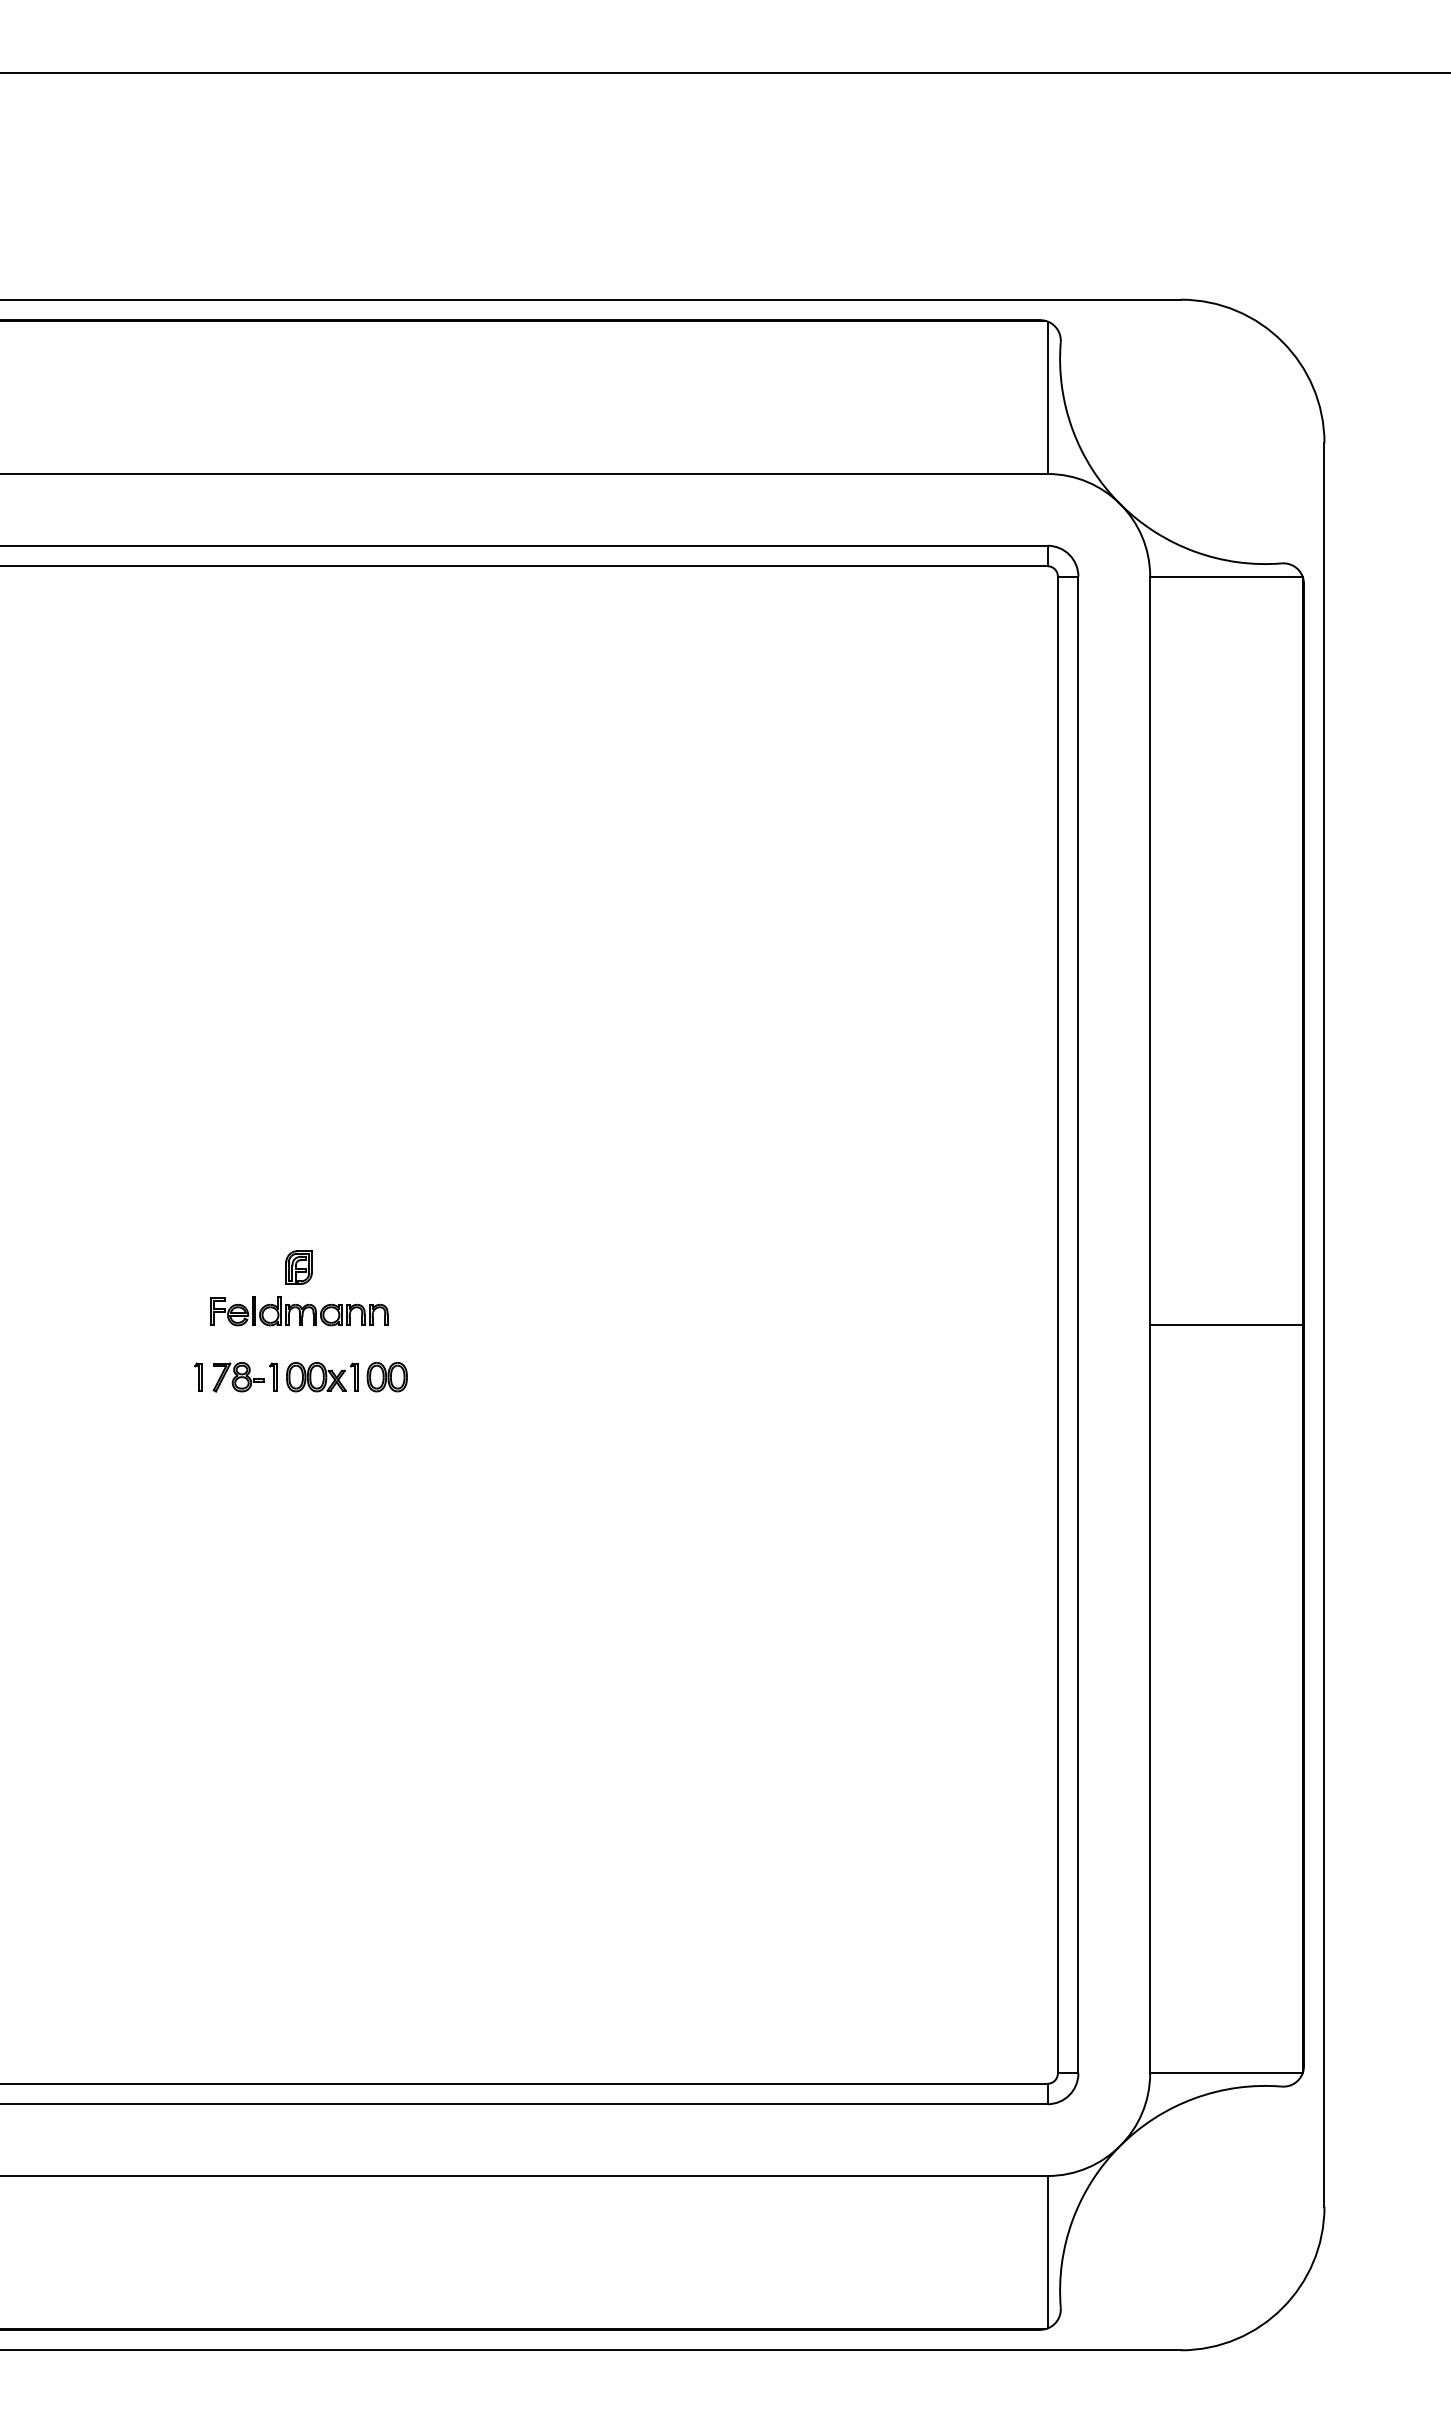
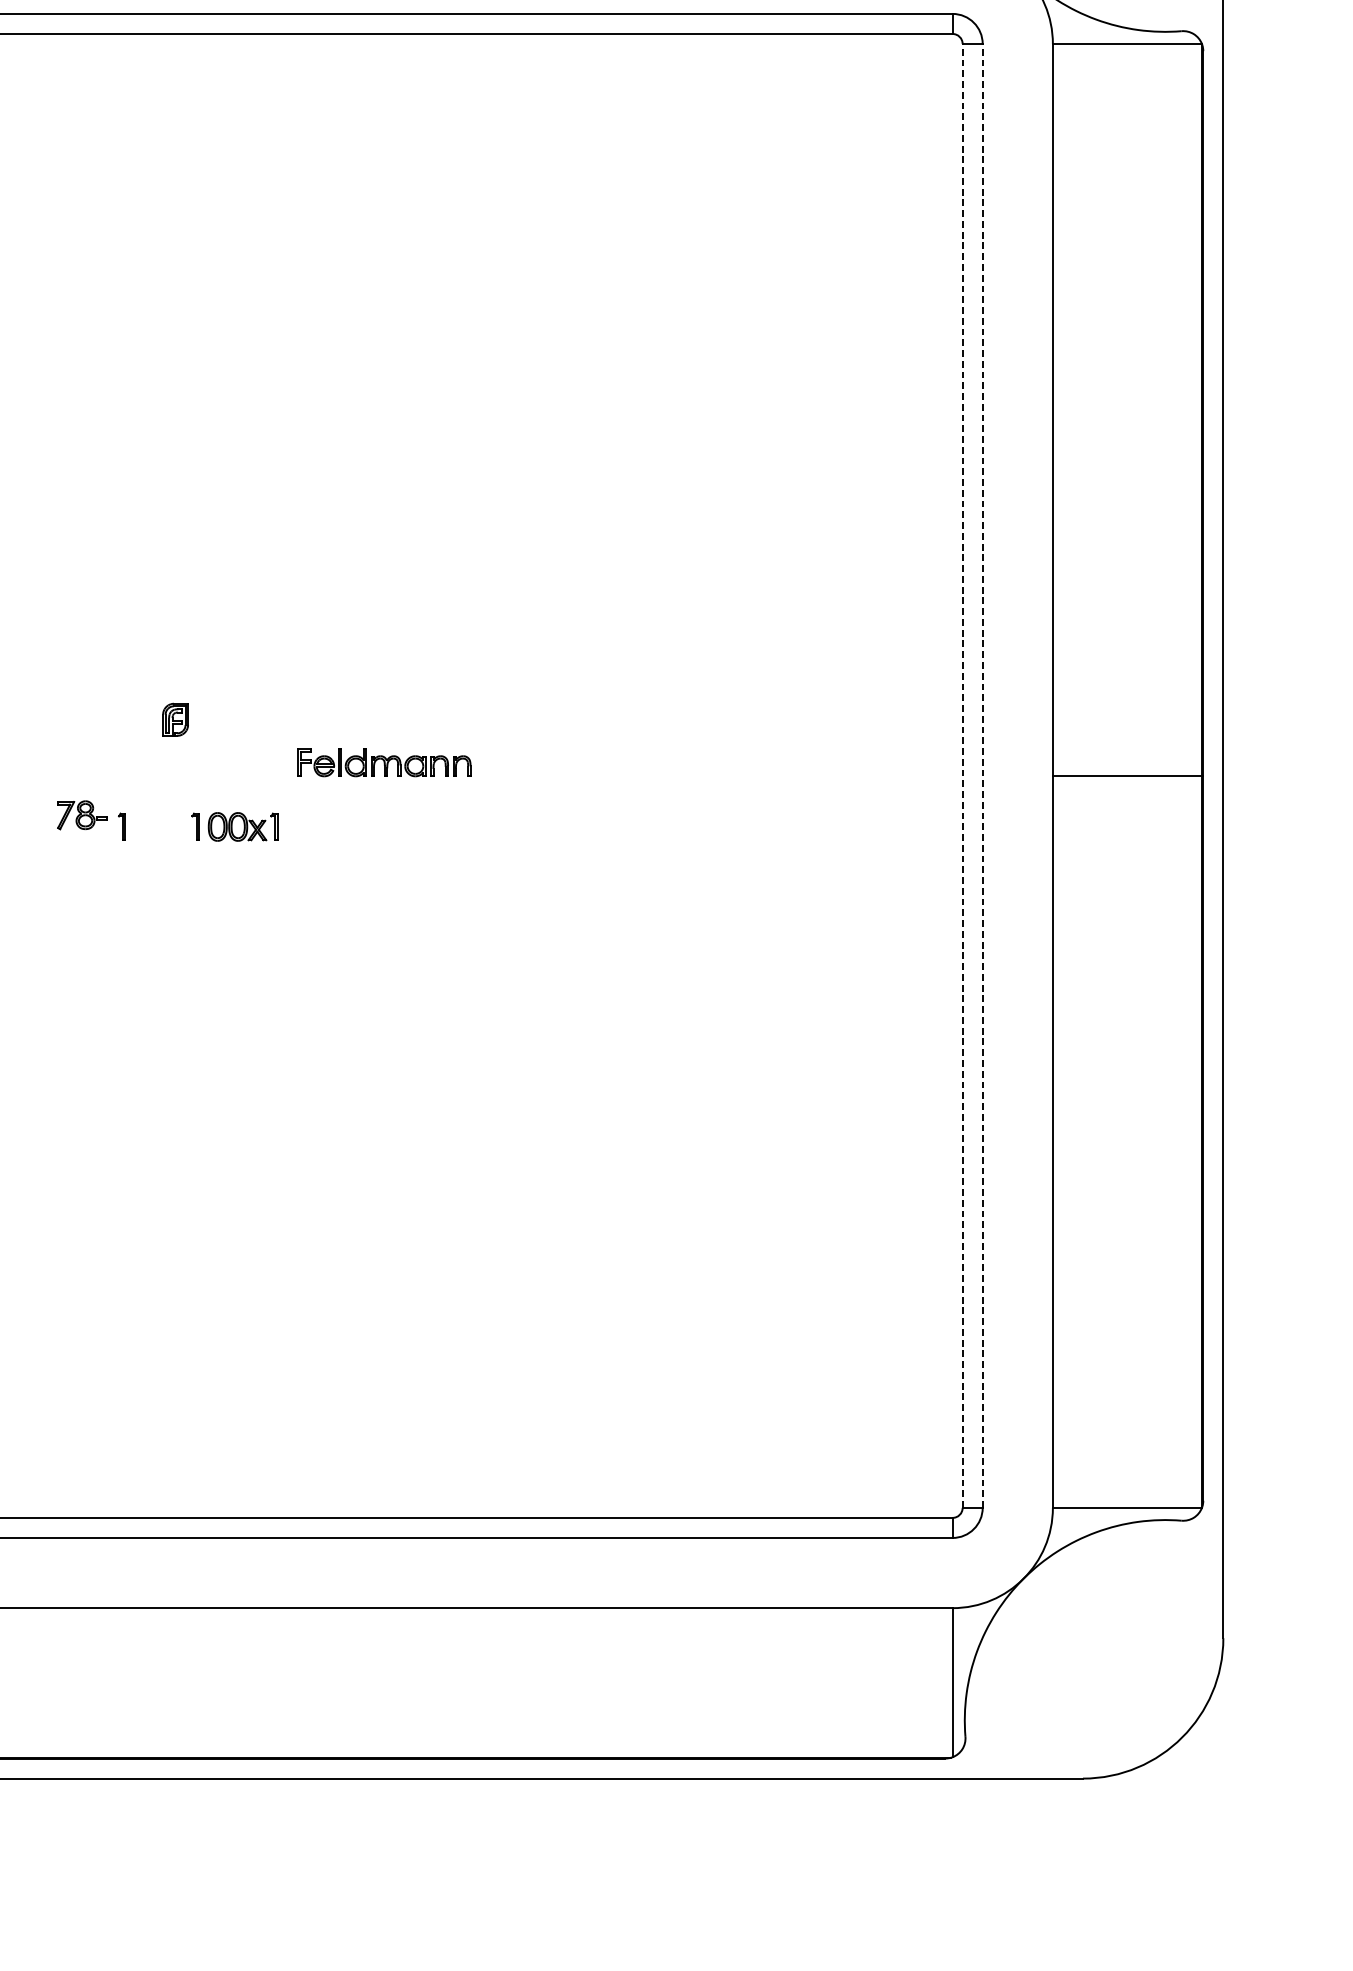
part: (298, 1267) -> (175, 719), moved
part: (299, 1311) -> (384, 762), moved
line: (1057, 1324) -> (962, 775), solid -> dashed
line: (1078, 1324) -> (982, 775), solid -> dashed
part: (238, 1377) -> (82, 815), moved
part: (386, 1377) -> (306, 827), removed

